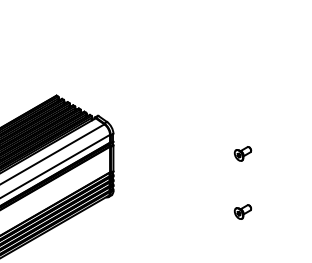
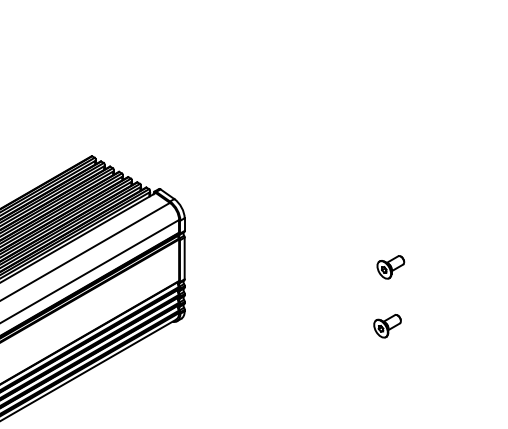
part: (242, 153) -> (390, 266), moved
part: (242, 211) -> (386, 325), moved

